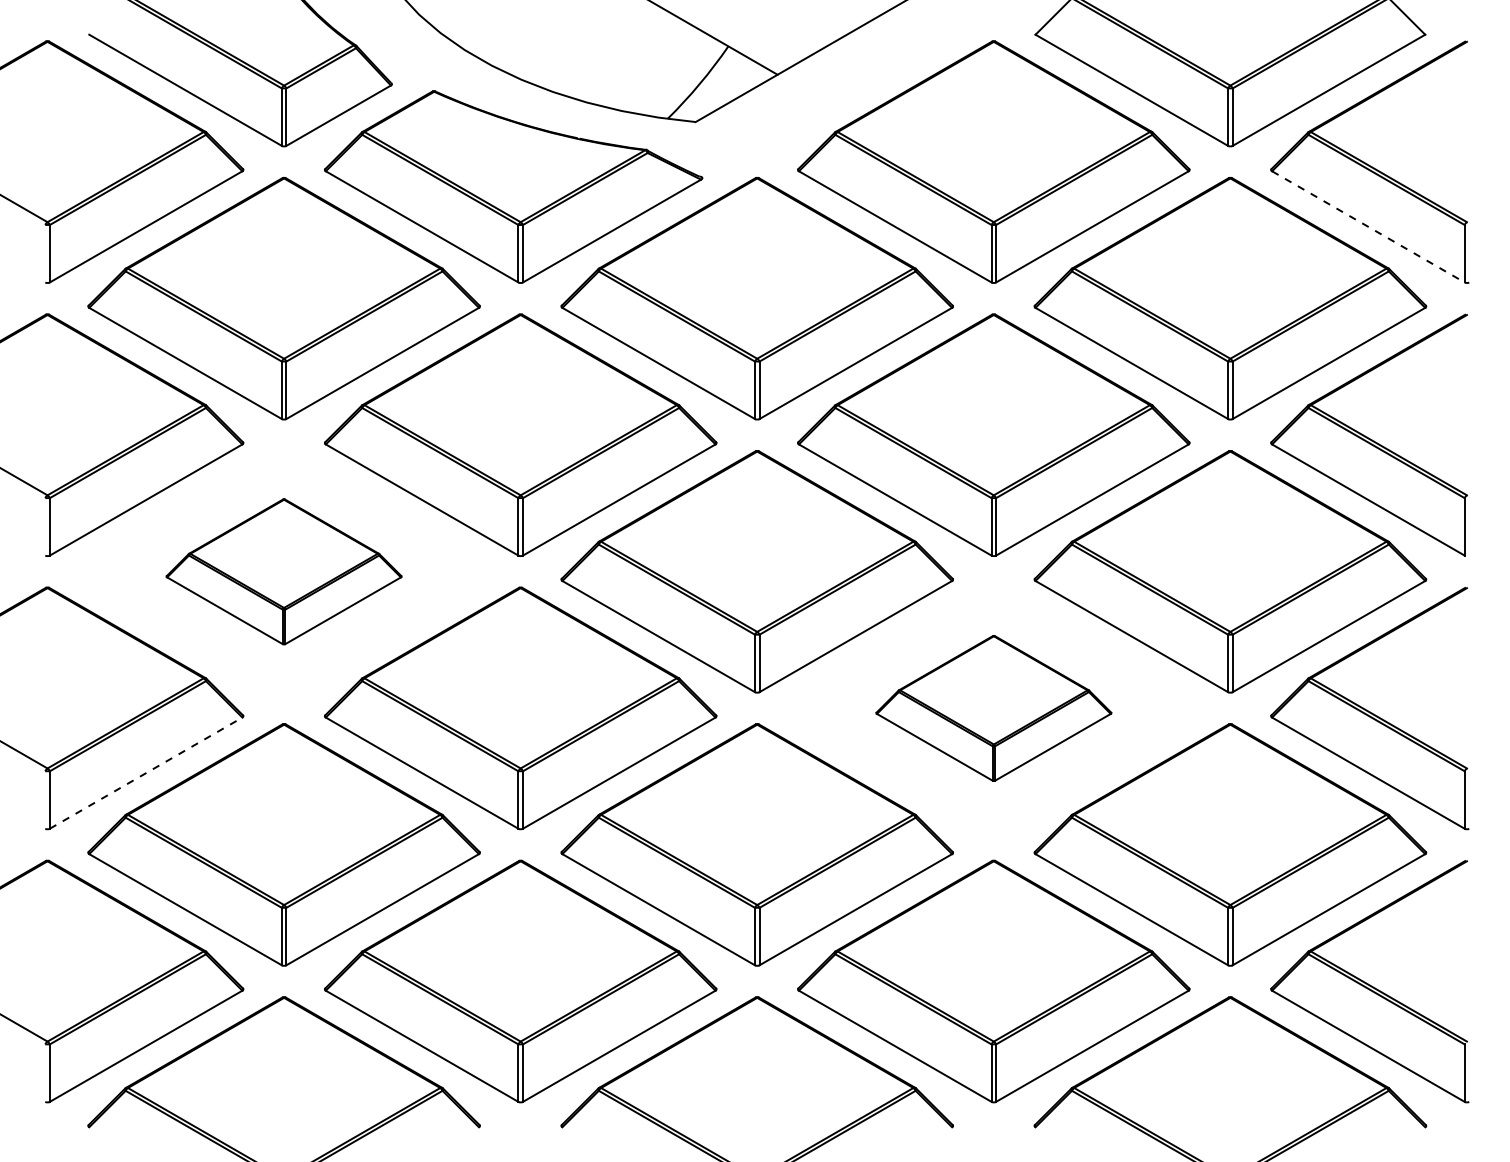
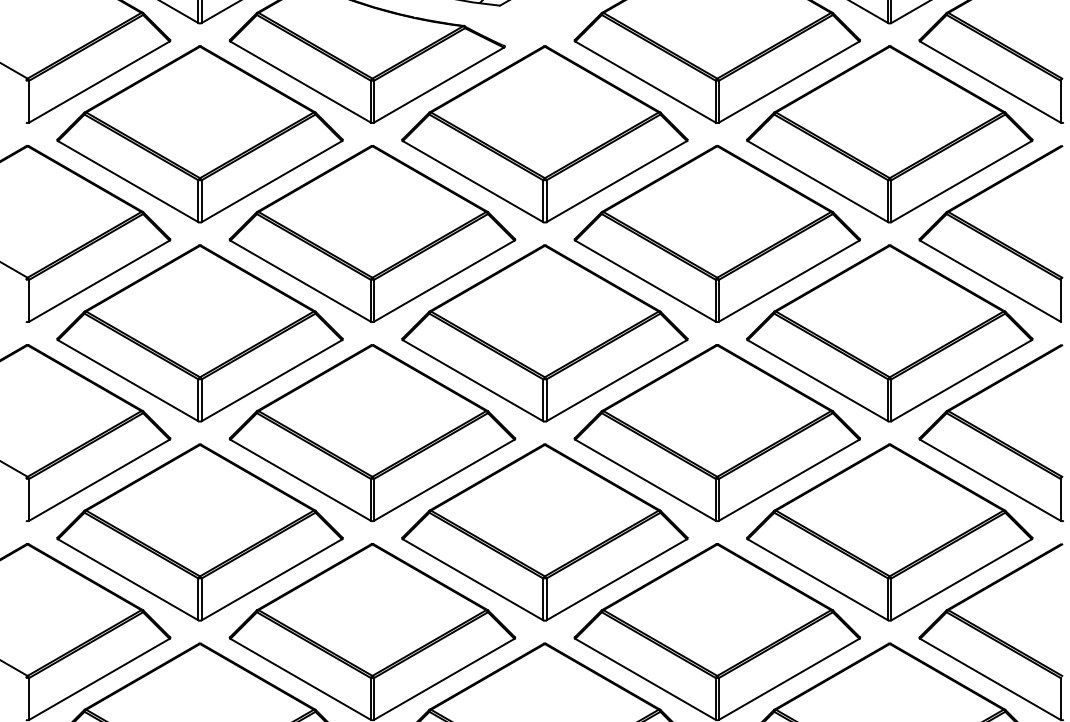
line: (1368, 227) -> (990, 82), dashed -> solid
part: (283, 571) -> (199, 333), size x1.67
part: (993, 708) -> (717, 433), size x1.67
line: (146, 772) -> (99, 479), dashed -> solid

